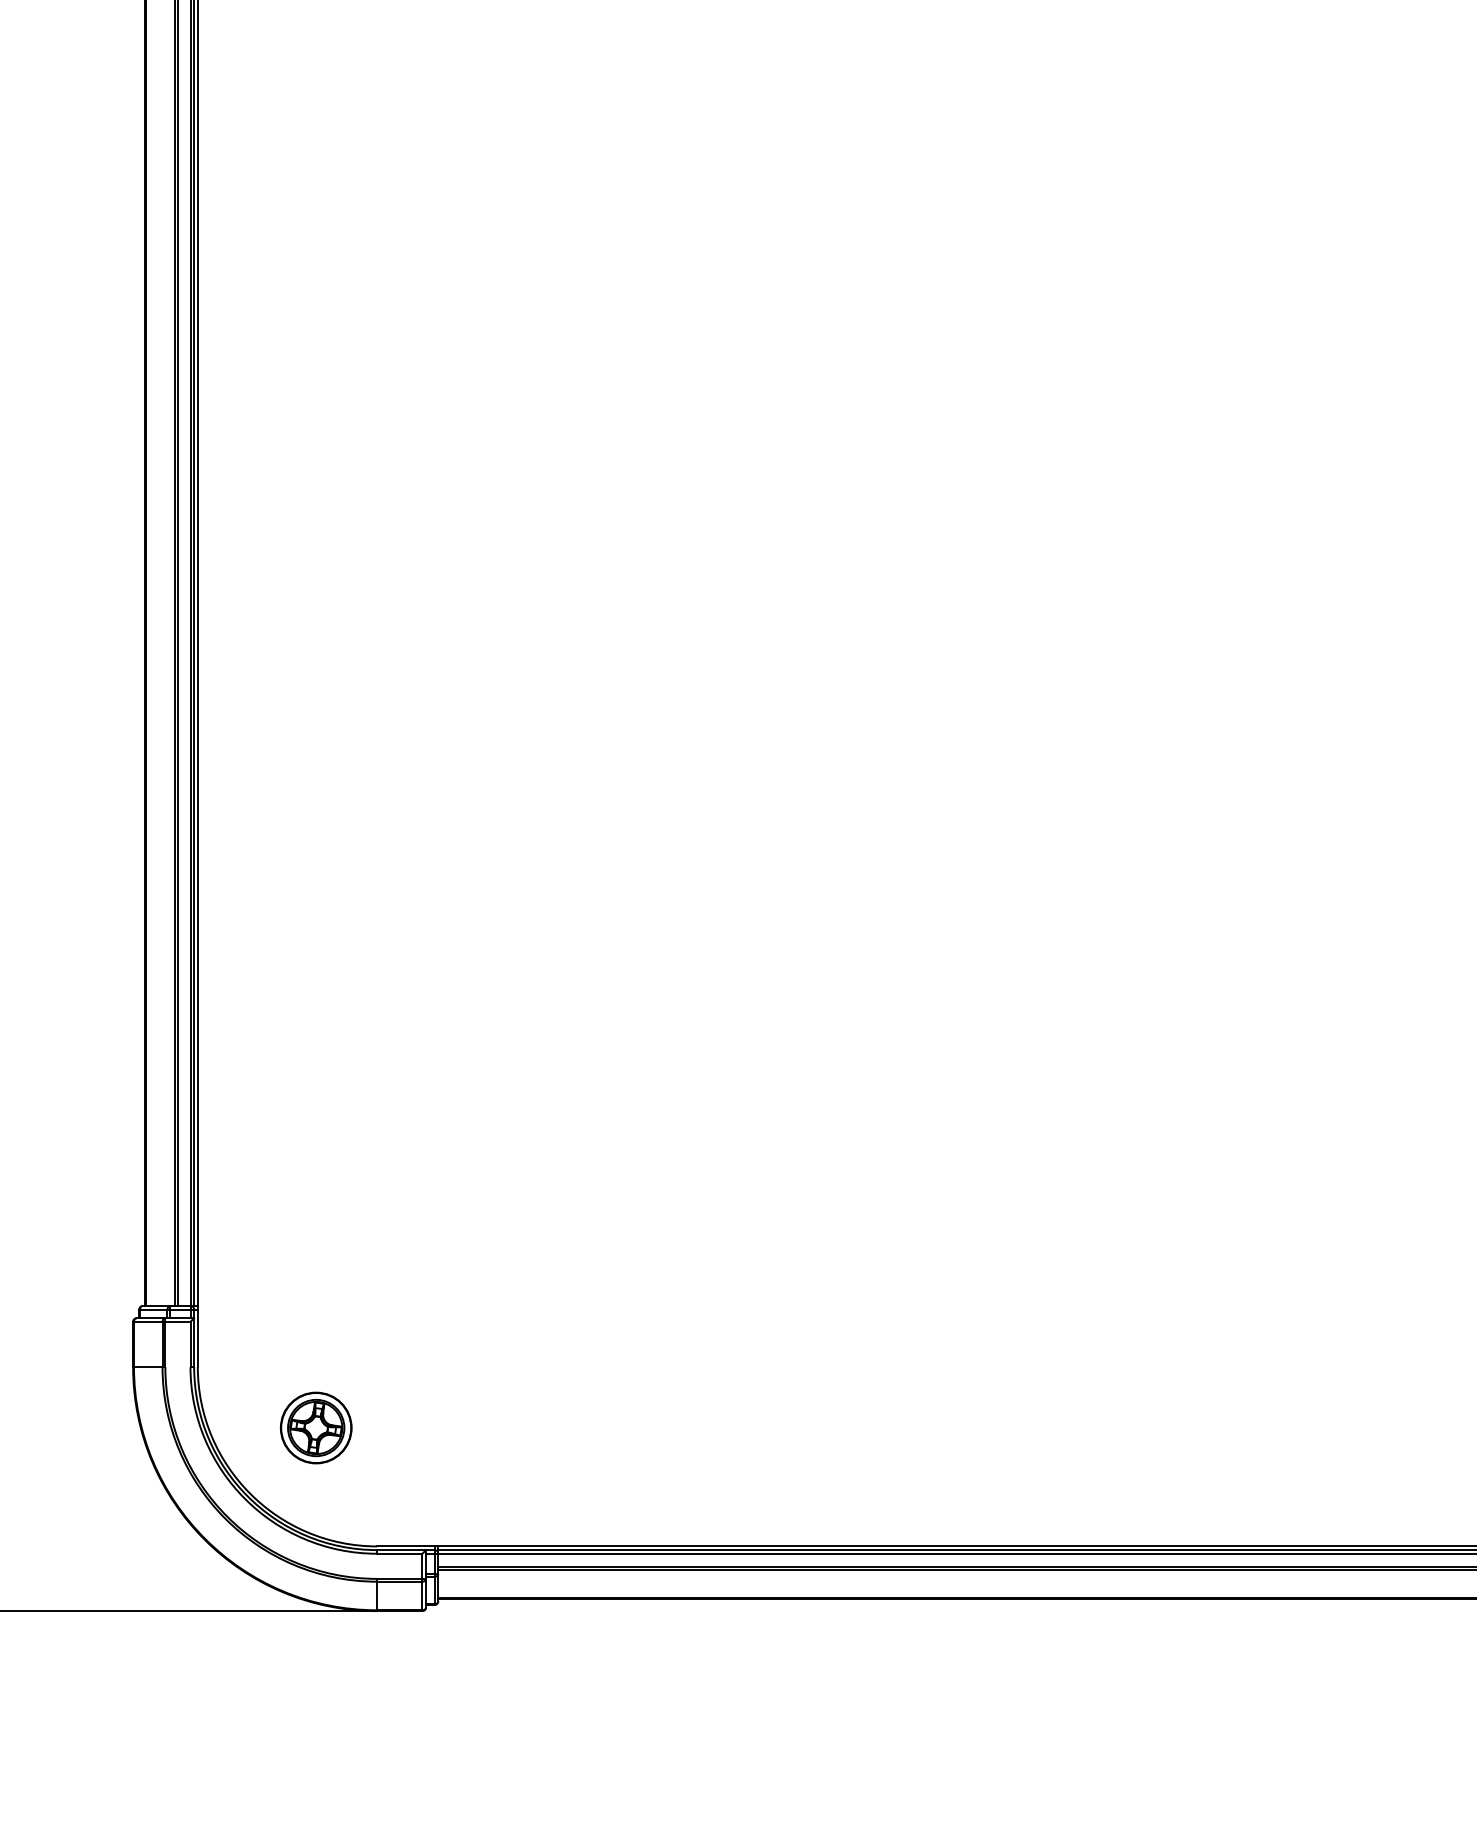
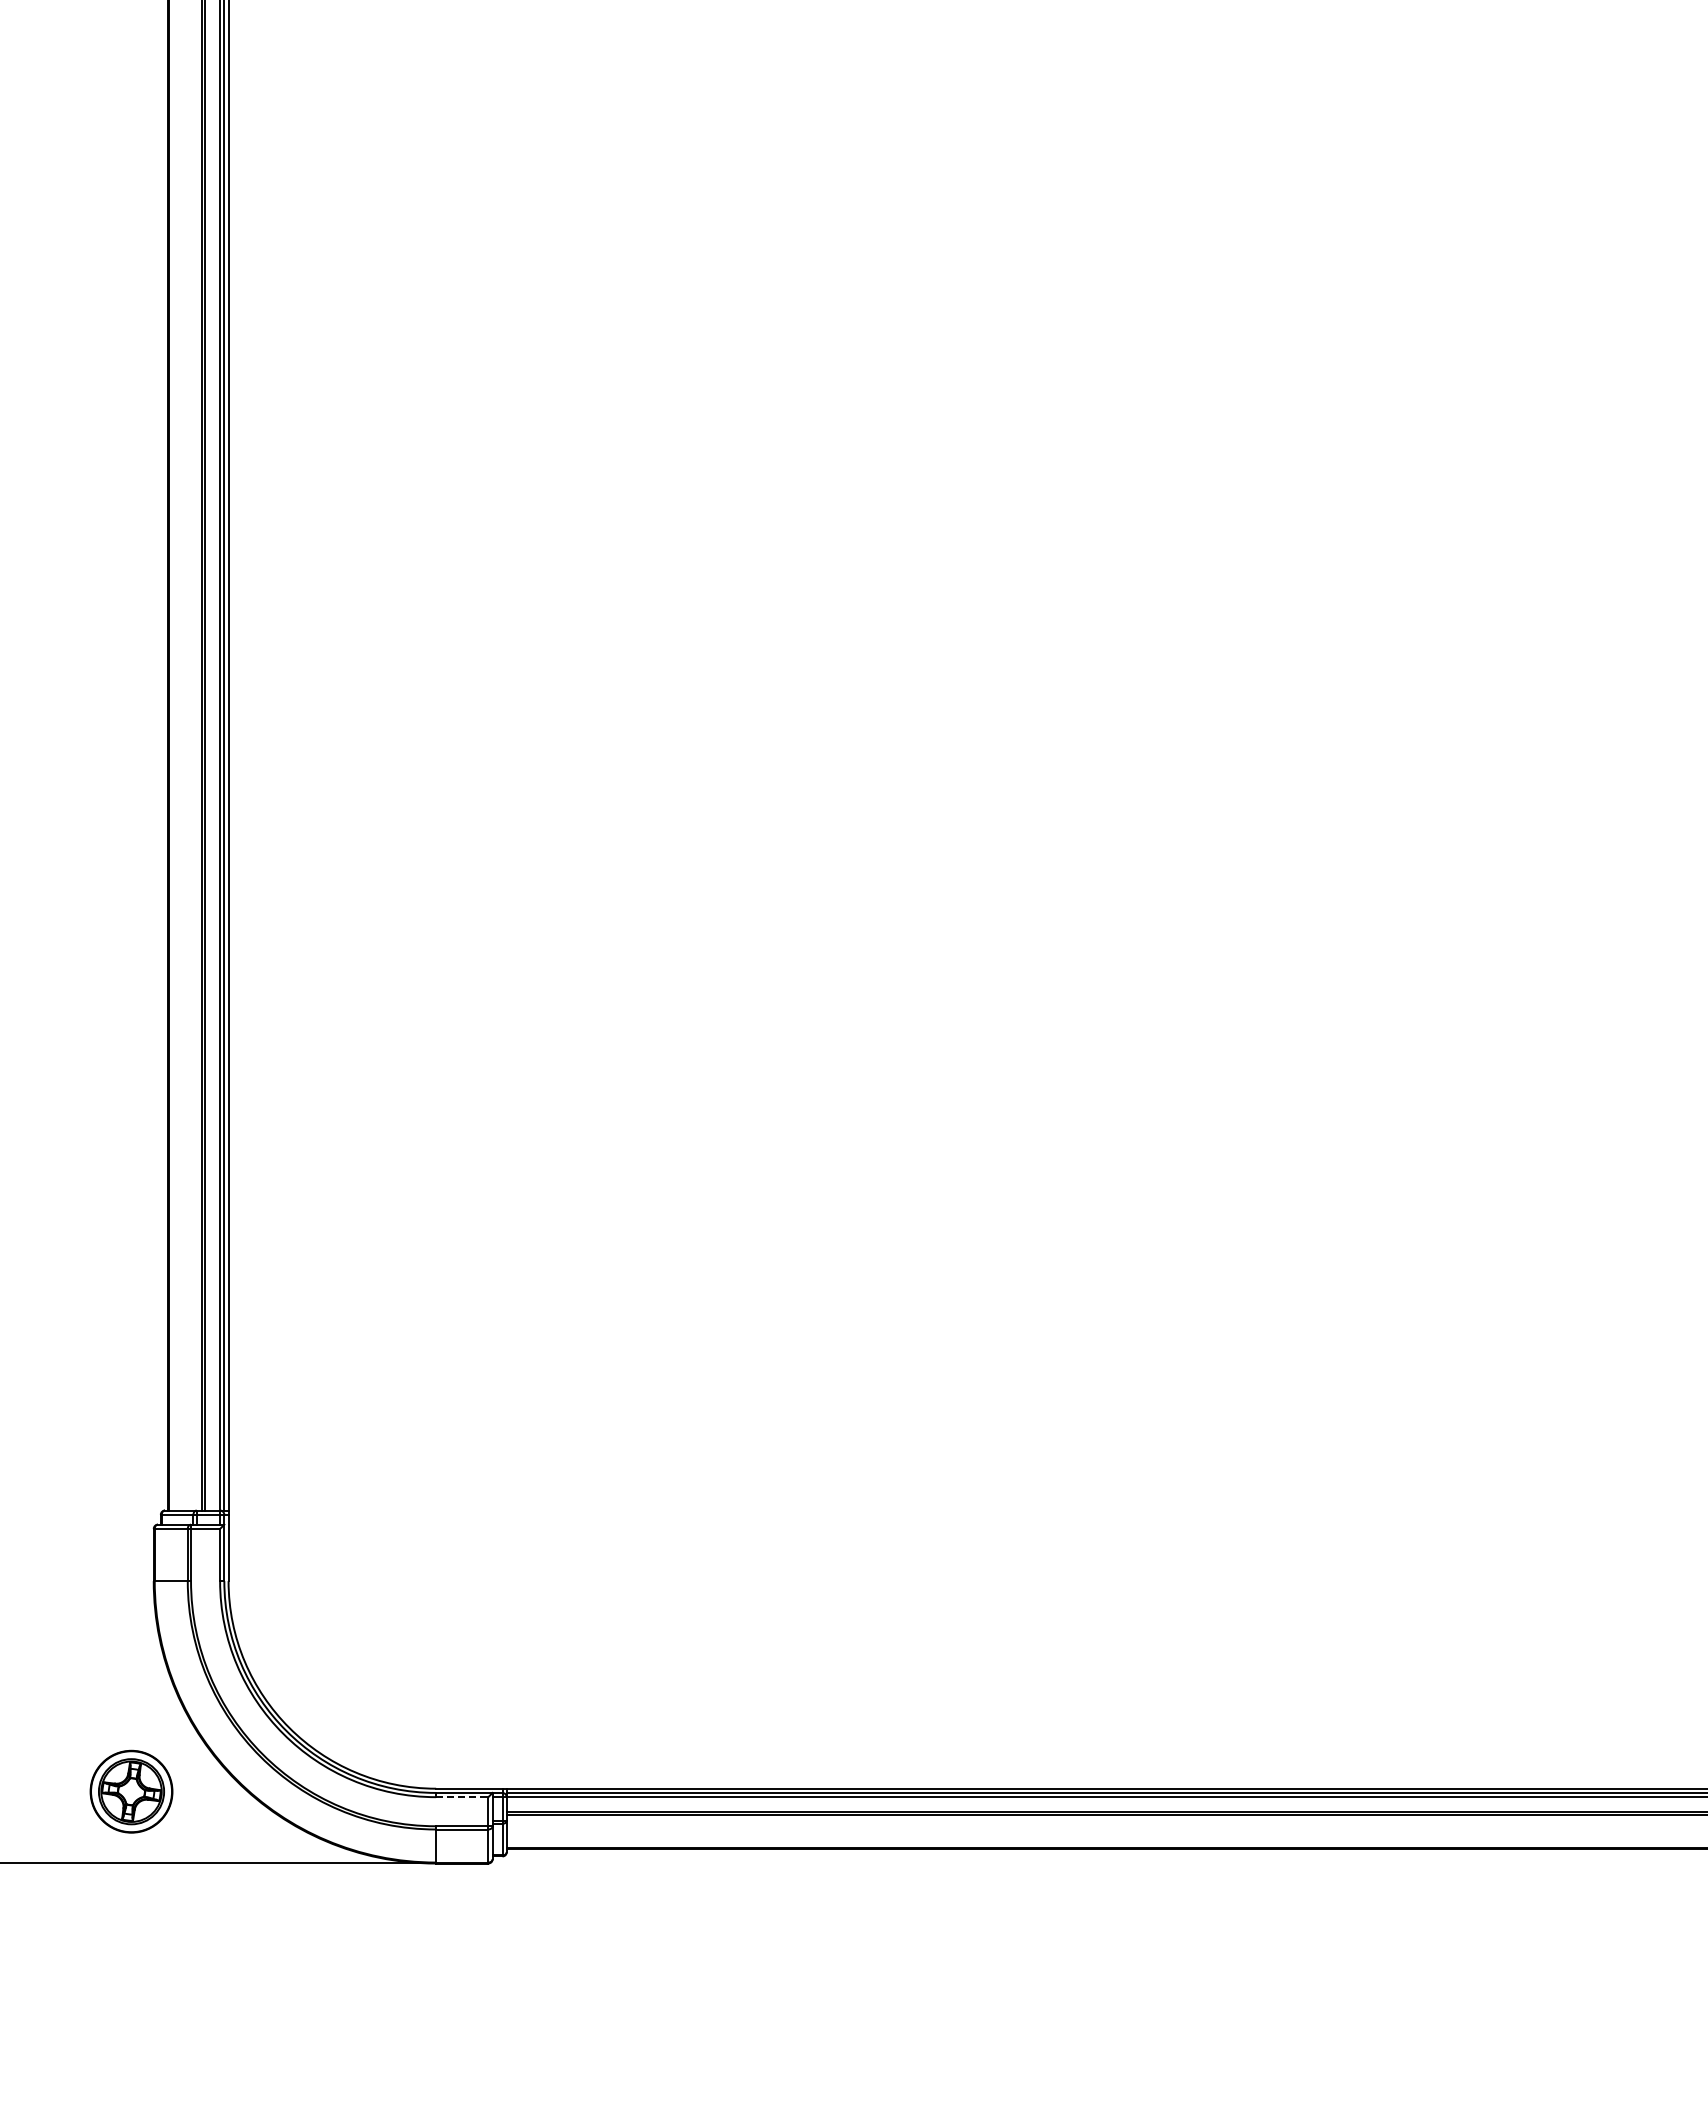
part: (316, 1427) -> (131, 1791), moved
line: (400, 1554) -> (462, 1797), solid -> dashed

